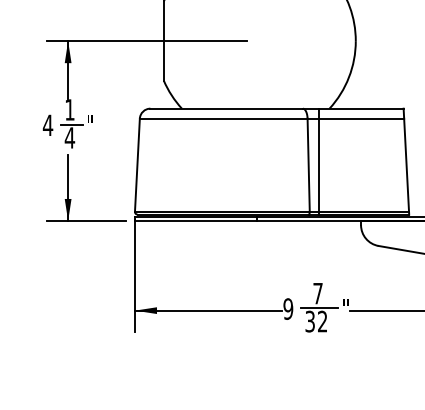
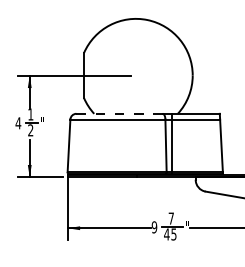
line: (228, 108) -> (120, 113), solid -> dashed
text: (69, 138) -> (30, 130), 4 -> 2
text: (316, 321) -> (170, 234), 32 -> 45

